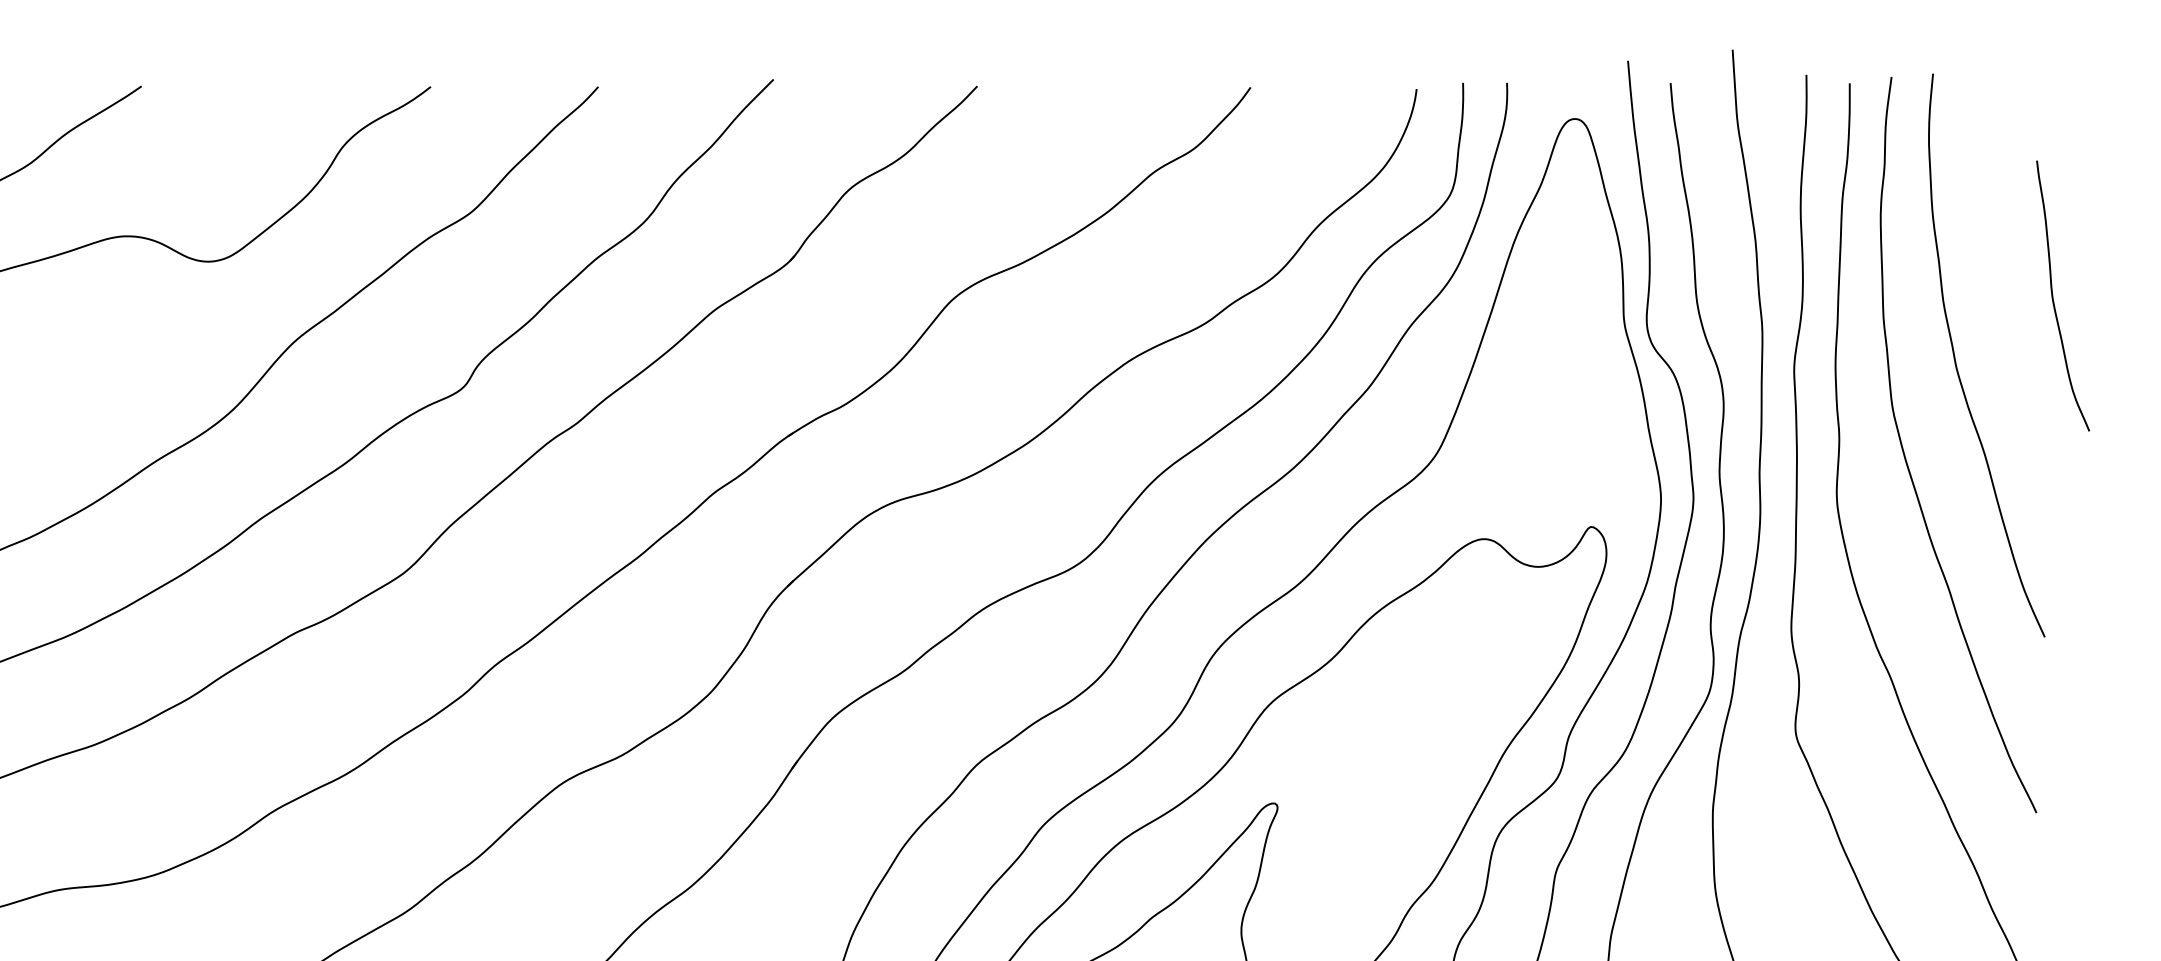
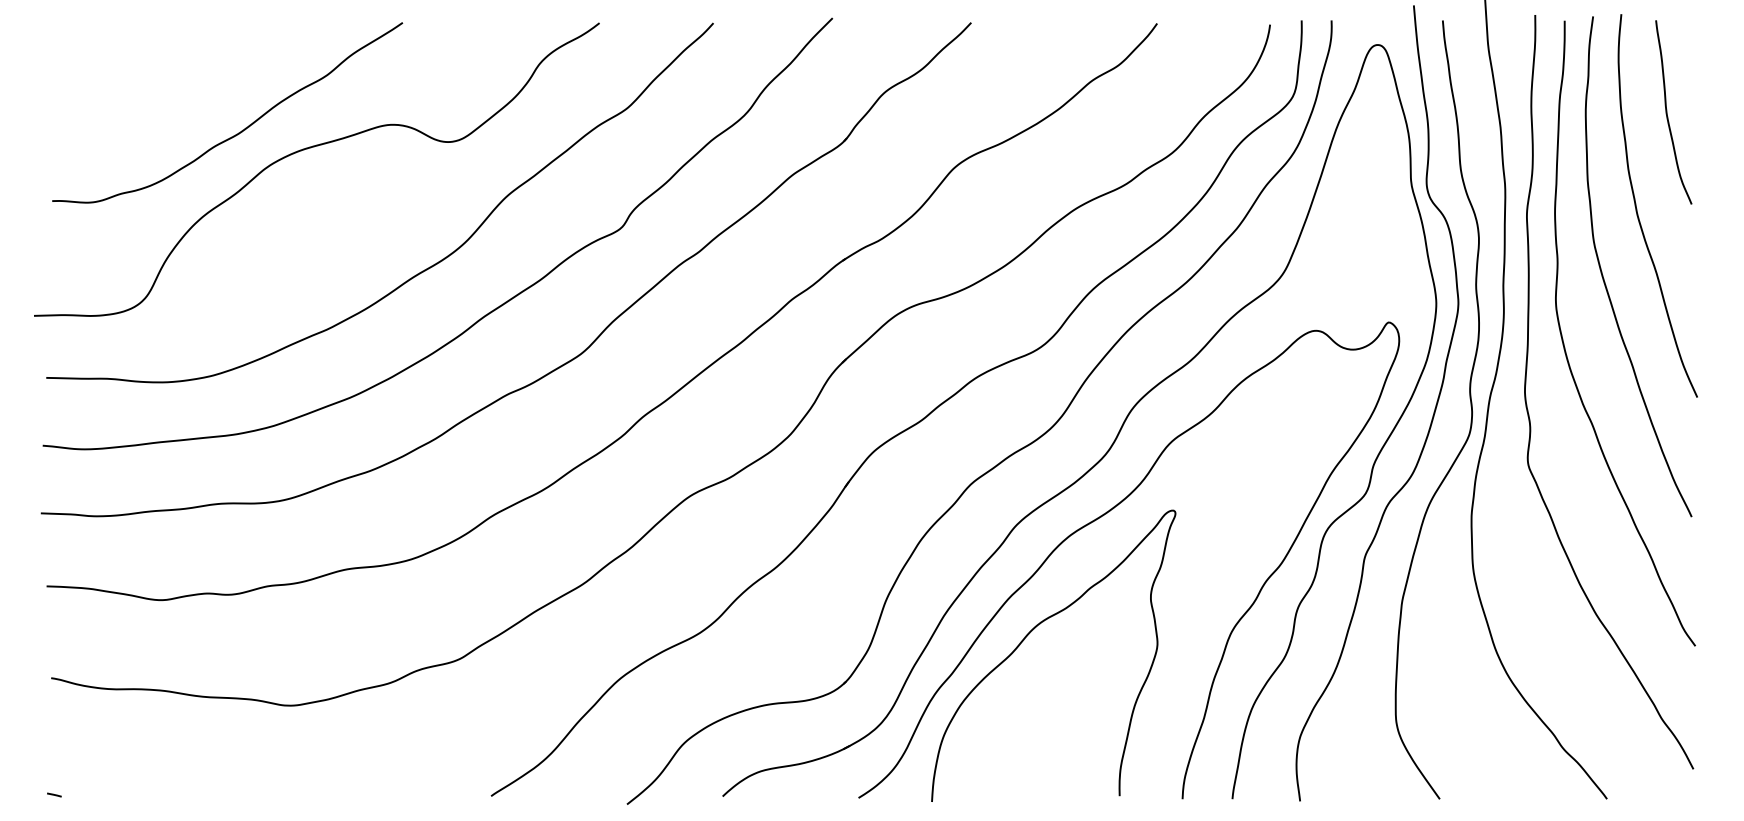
curve: (2053, 296) -> (1667, 112), moved

